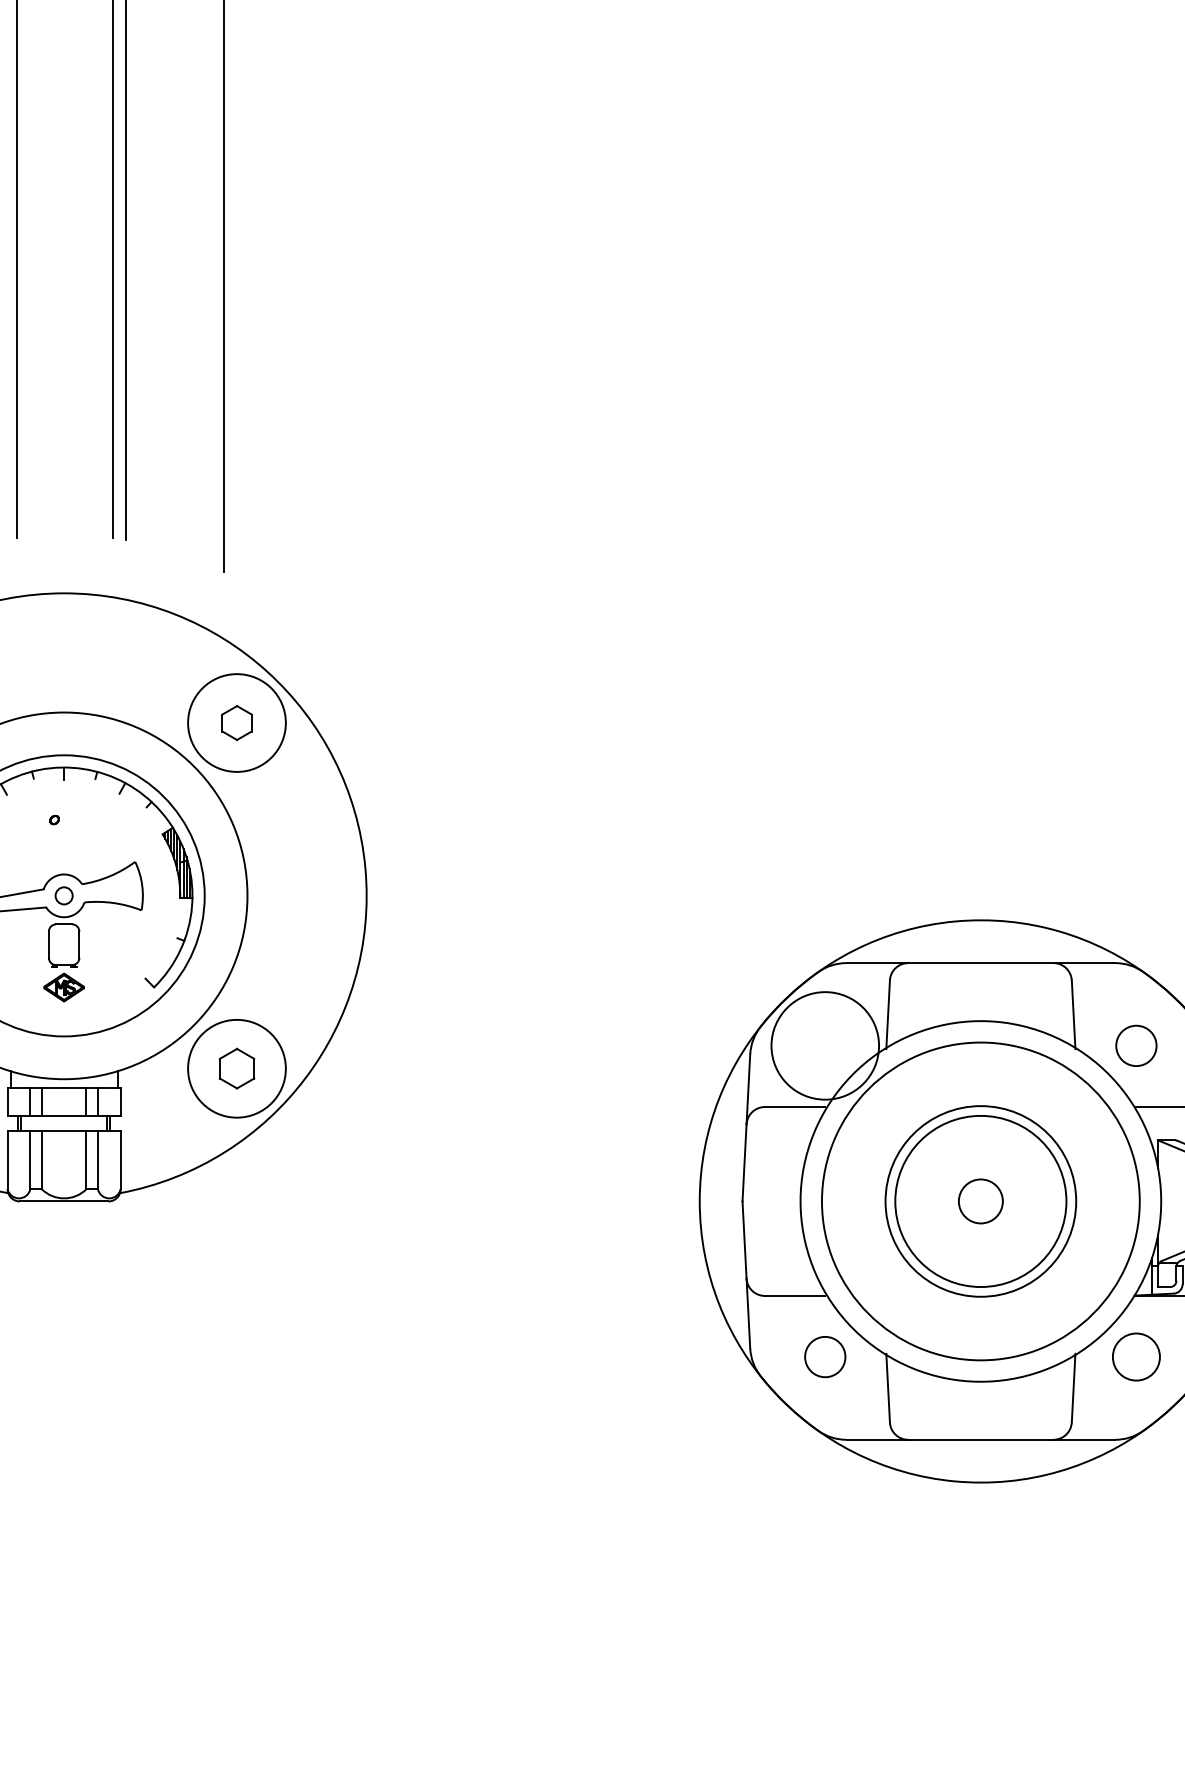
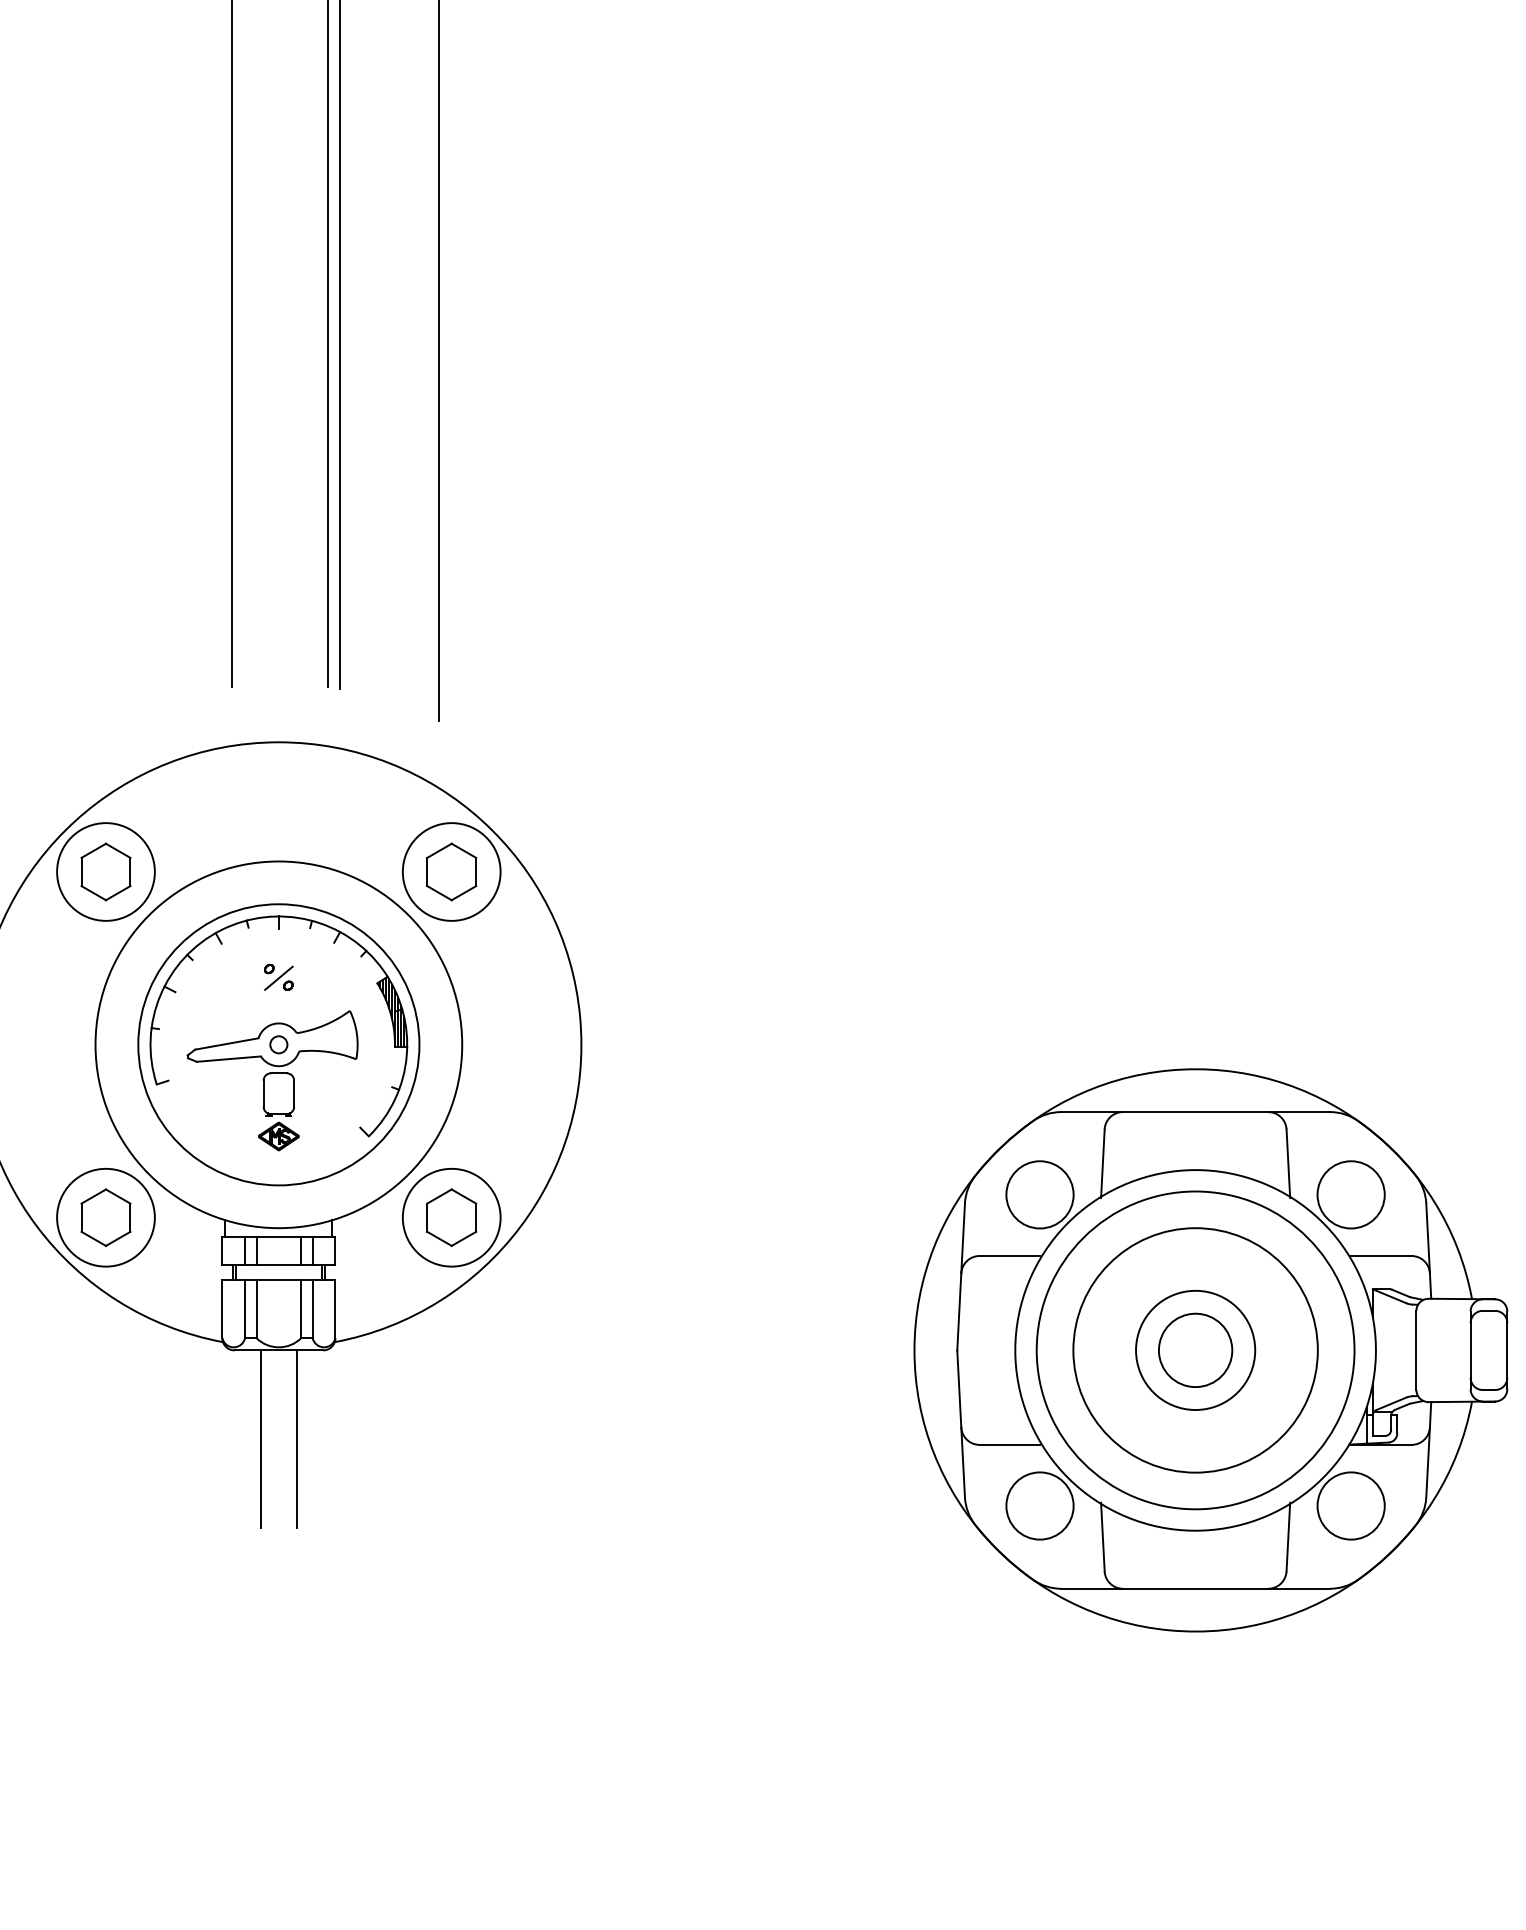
part: (236, 722) -> (451, 871), size x1.67
part: (63, 828) -> (278, 977), added
circle: (824, 1045) -> (1039, 1194), size x0.62
circle: (1135, 1045) -> (1350, 1194), size x1.67
part: (236, 1068) -> (451, 1217), size x1.43
circle: (980, 1201) -> (1195, 1350), size x0.62
circle: (980, 1201) -> (1195, 1350), size x1.43
circle: (980, 1201) -> (1195, 1350), size x1.67
line: (45, 1289) -> (260, 1438), added
line: (82, 1289) -> (297, 1438), added
circle: (824, 1356) -> (1039, 1505), size x1.67
circle: (1135, 1356) -> (1350, 1505), size x1.43

